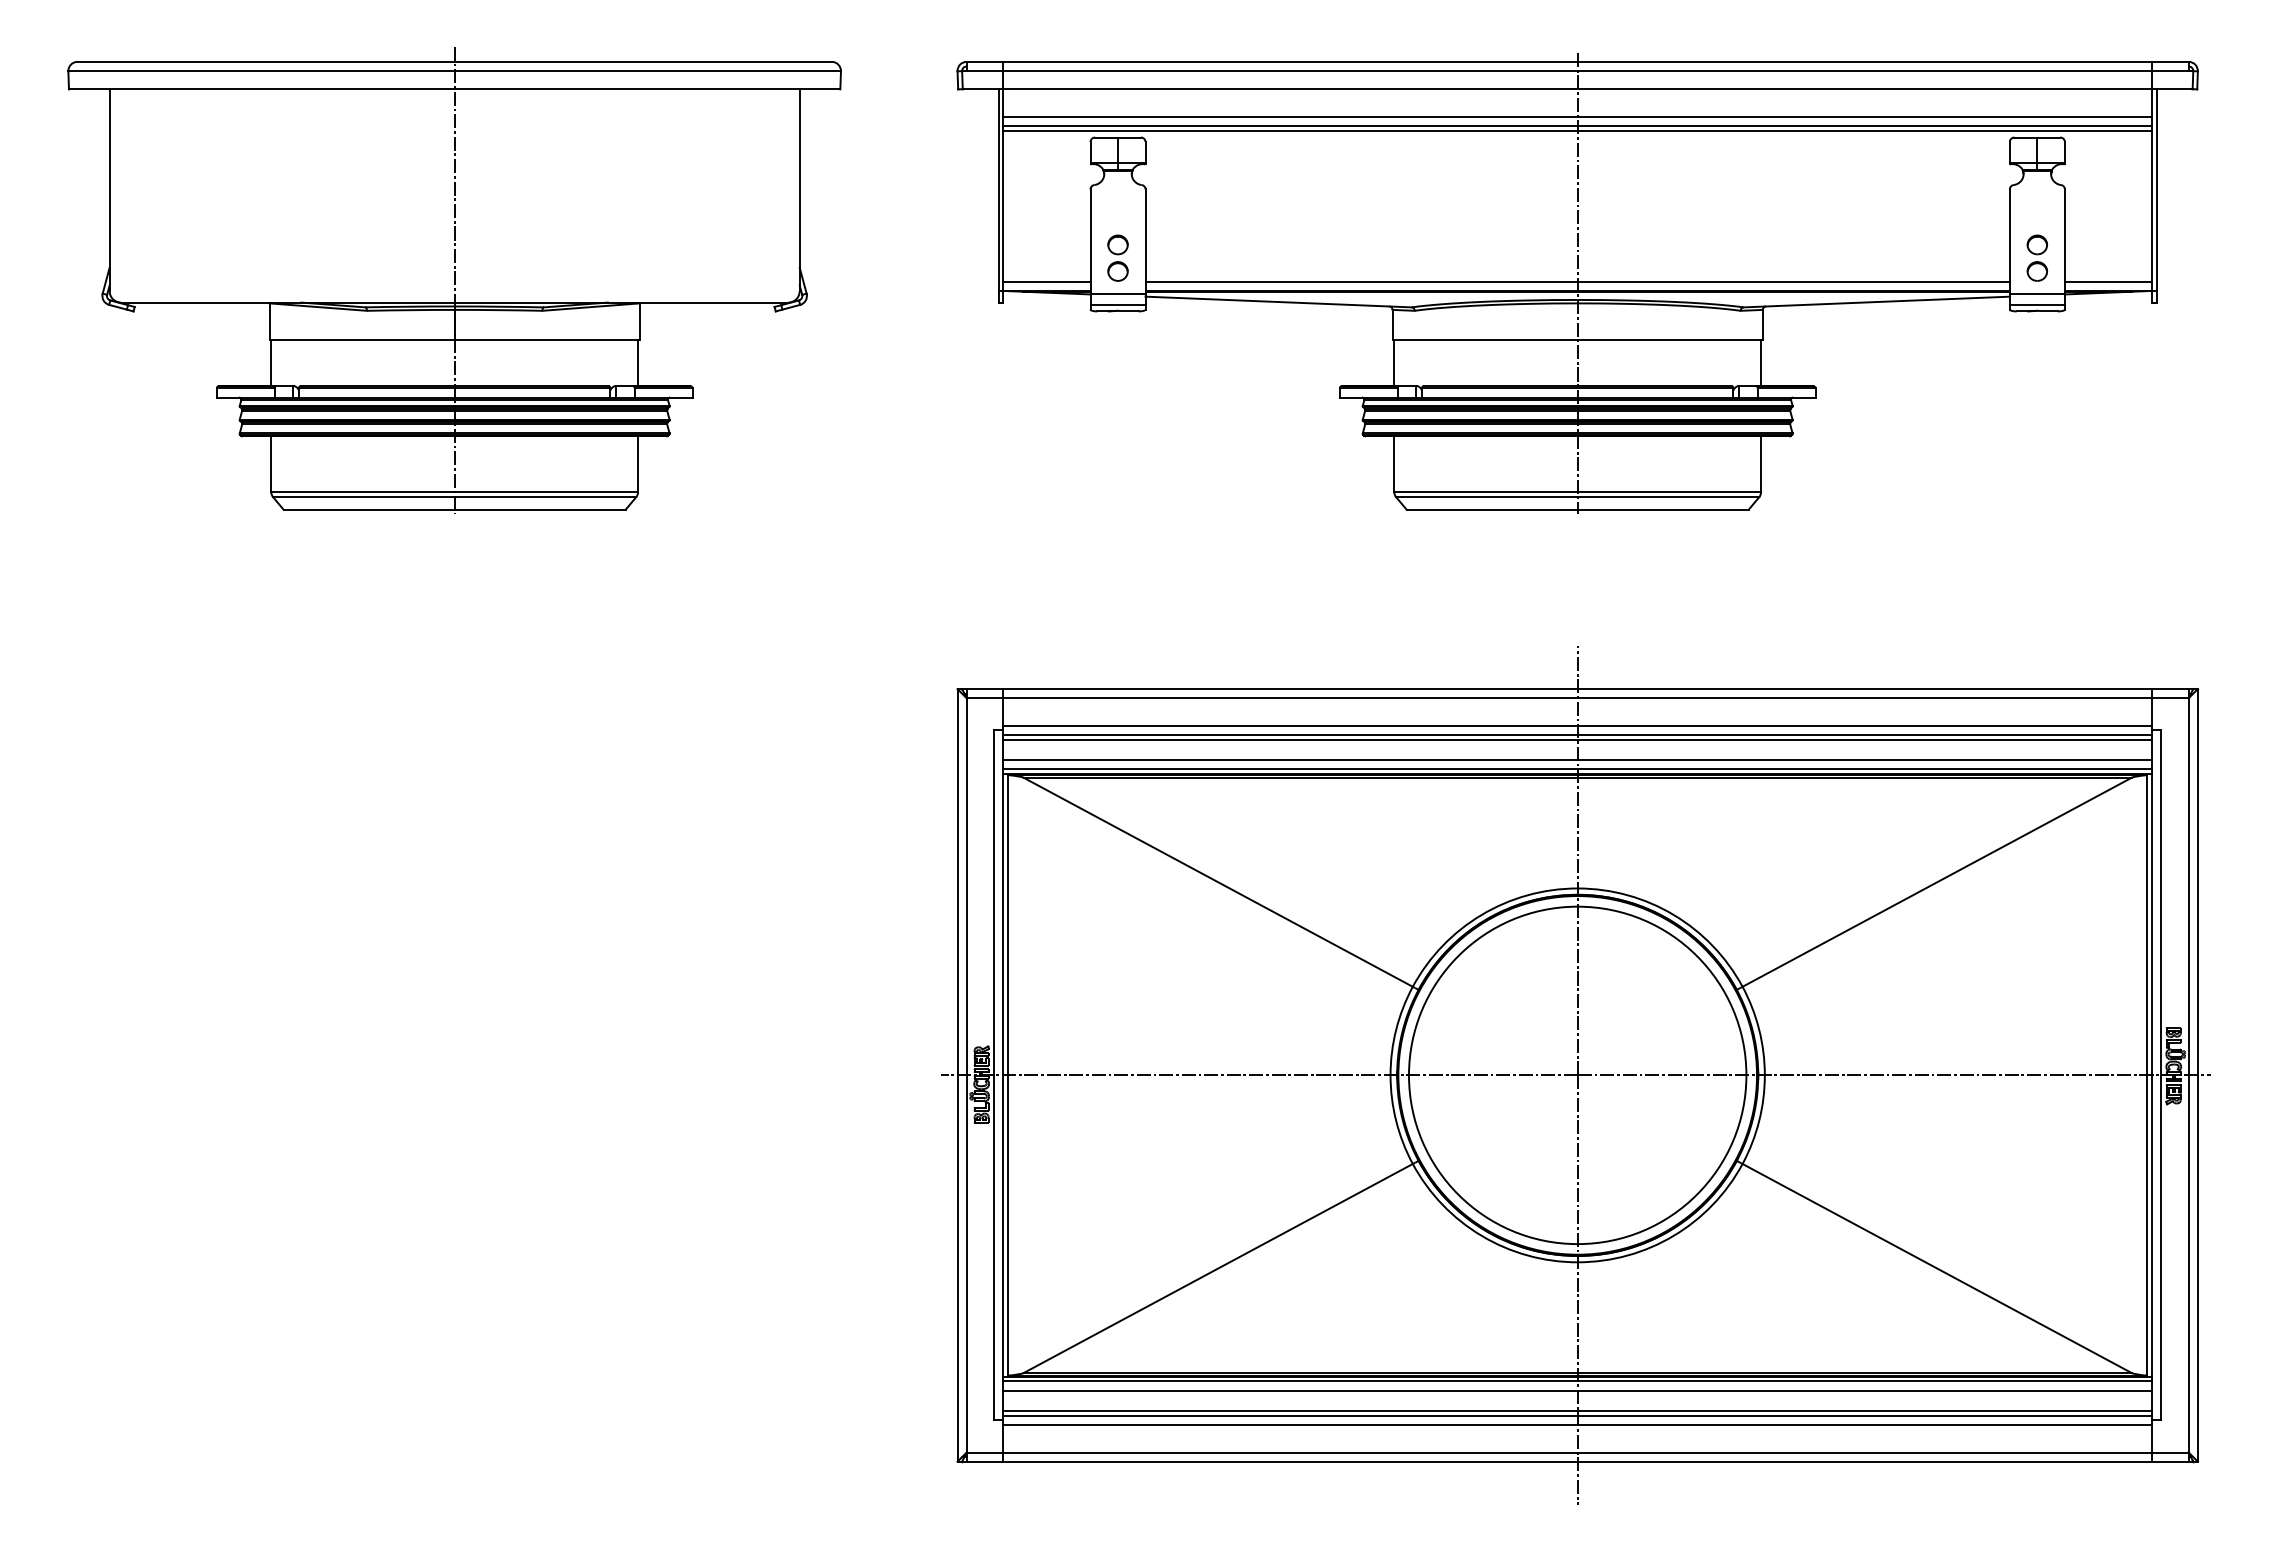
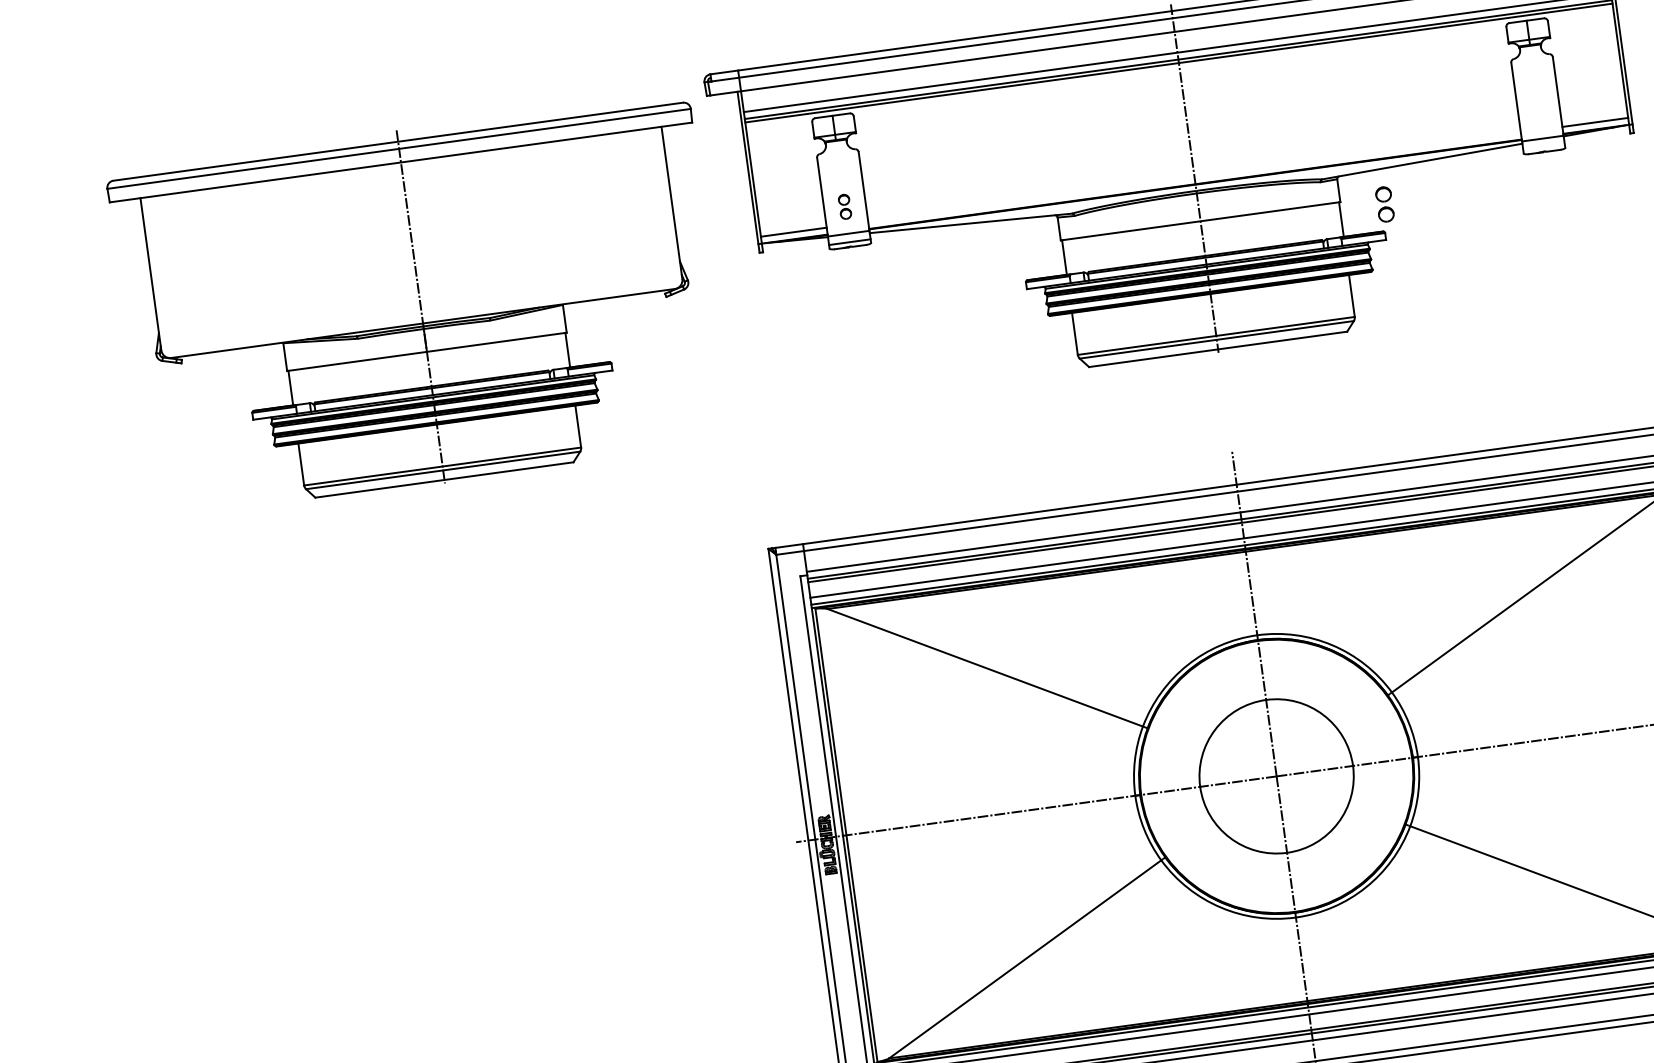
part: (1117, 257) -> (844, 206), size x0.7
part: (2037, 257) -> (1384, 203), moved
part: (454, 280) -> (420, 306), moved
line: (1577, 281) -> (1194, 176), removed
line: (2036, 304) -> (1543, 146), removed
circle: (1577, 1075) -> (1276, 776), size x0.6

